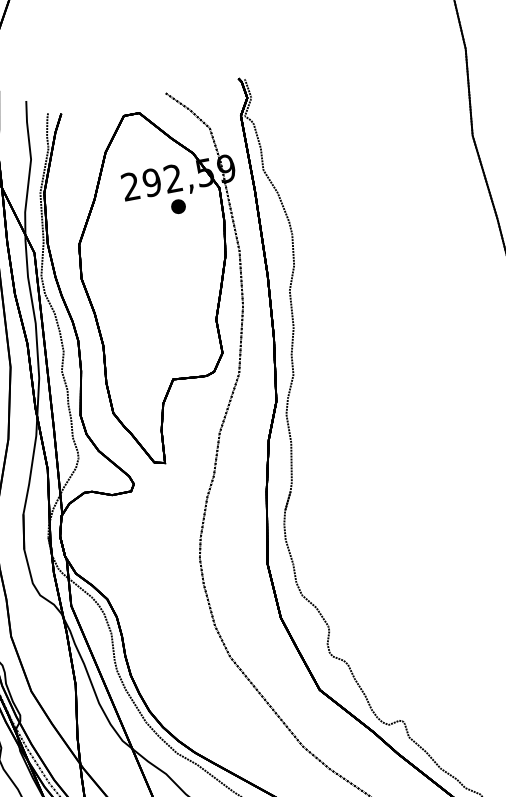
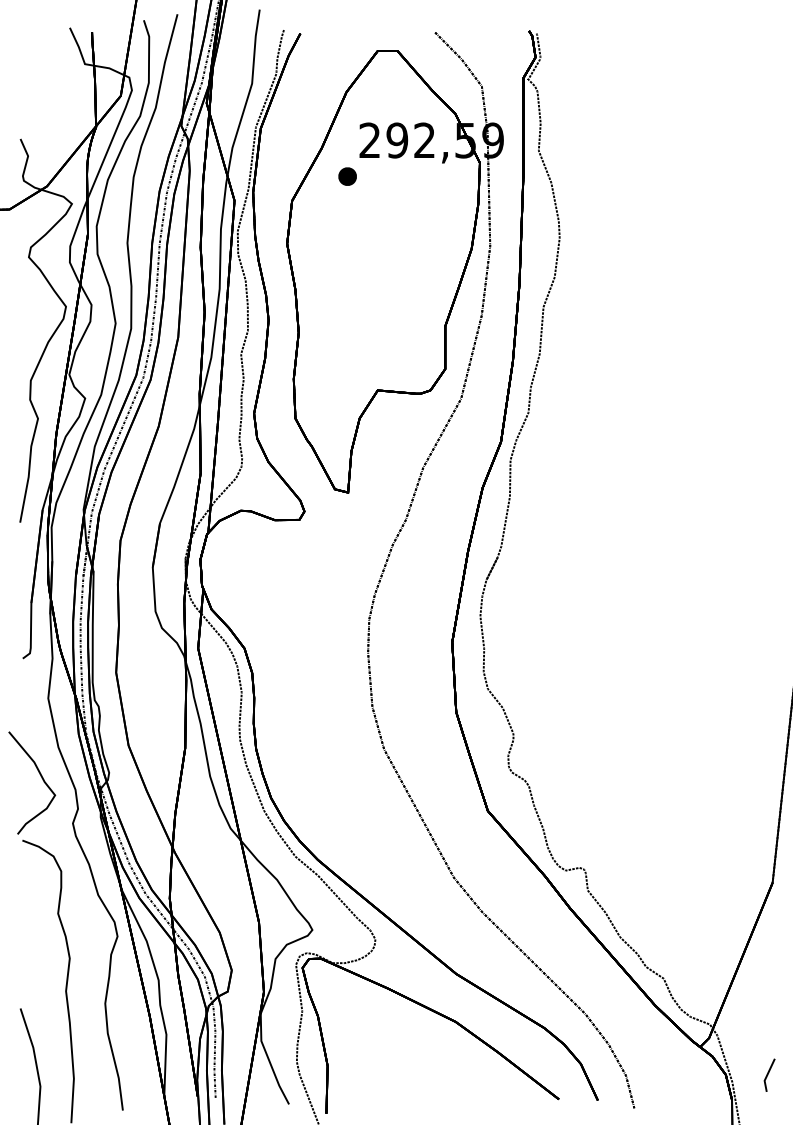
part: (178, 206) -> (347, 176), moved

